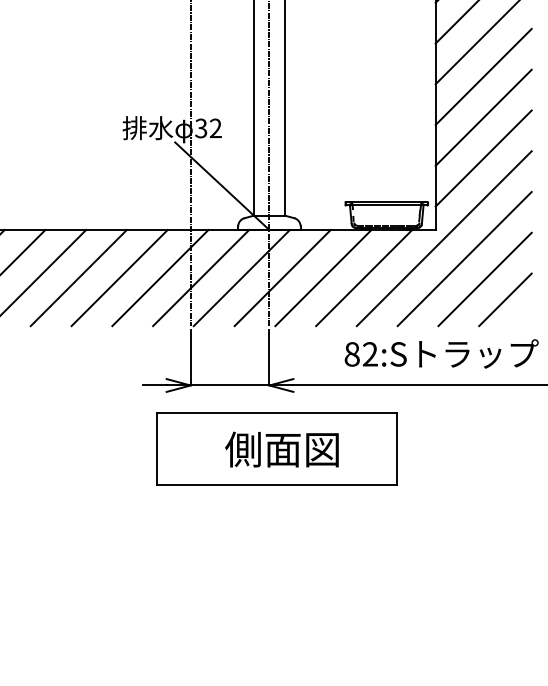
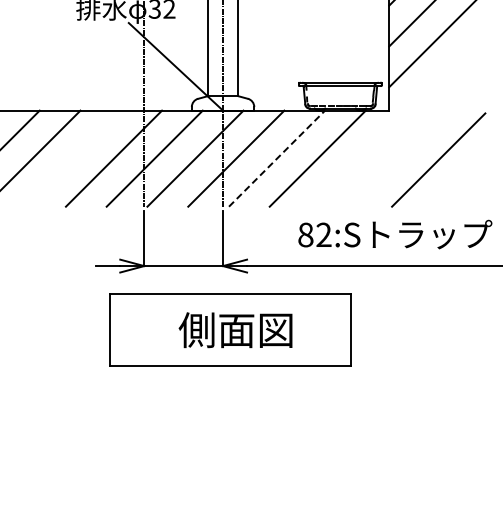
line: (443, 238) -> (397, 119), removed
line: (464, 259) -> (418, 140), removed
line: (119, 278) -> (73, 159), removed
line: (323, 278) -> (277, 159), solid -> dashed
line: (505, 299) -> (459, 180), removed

